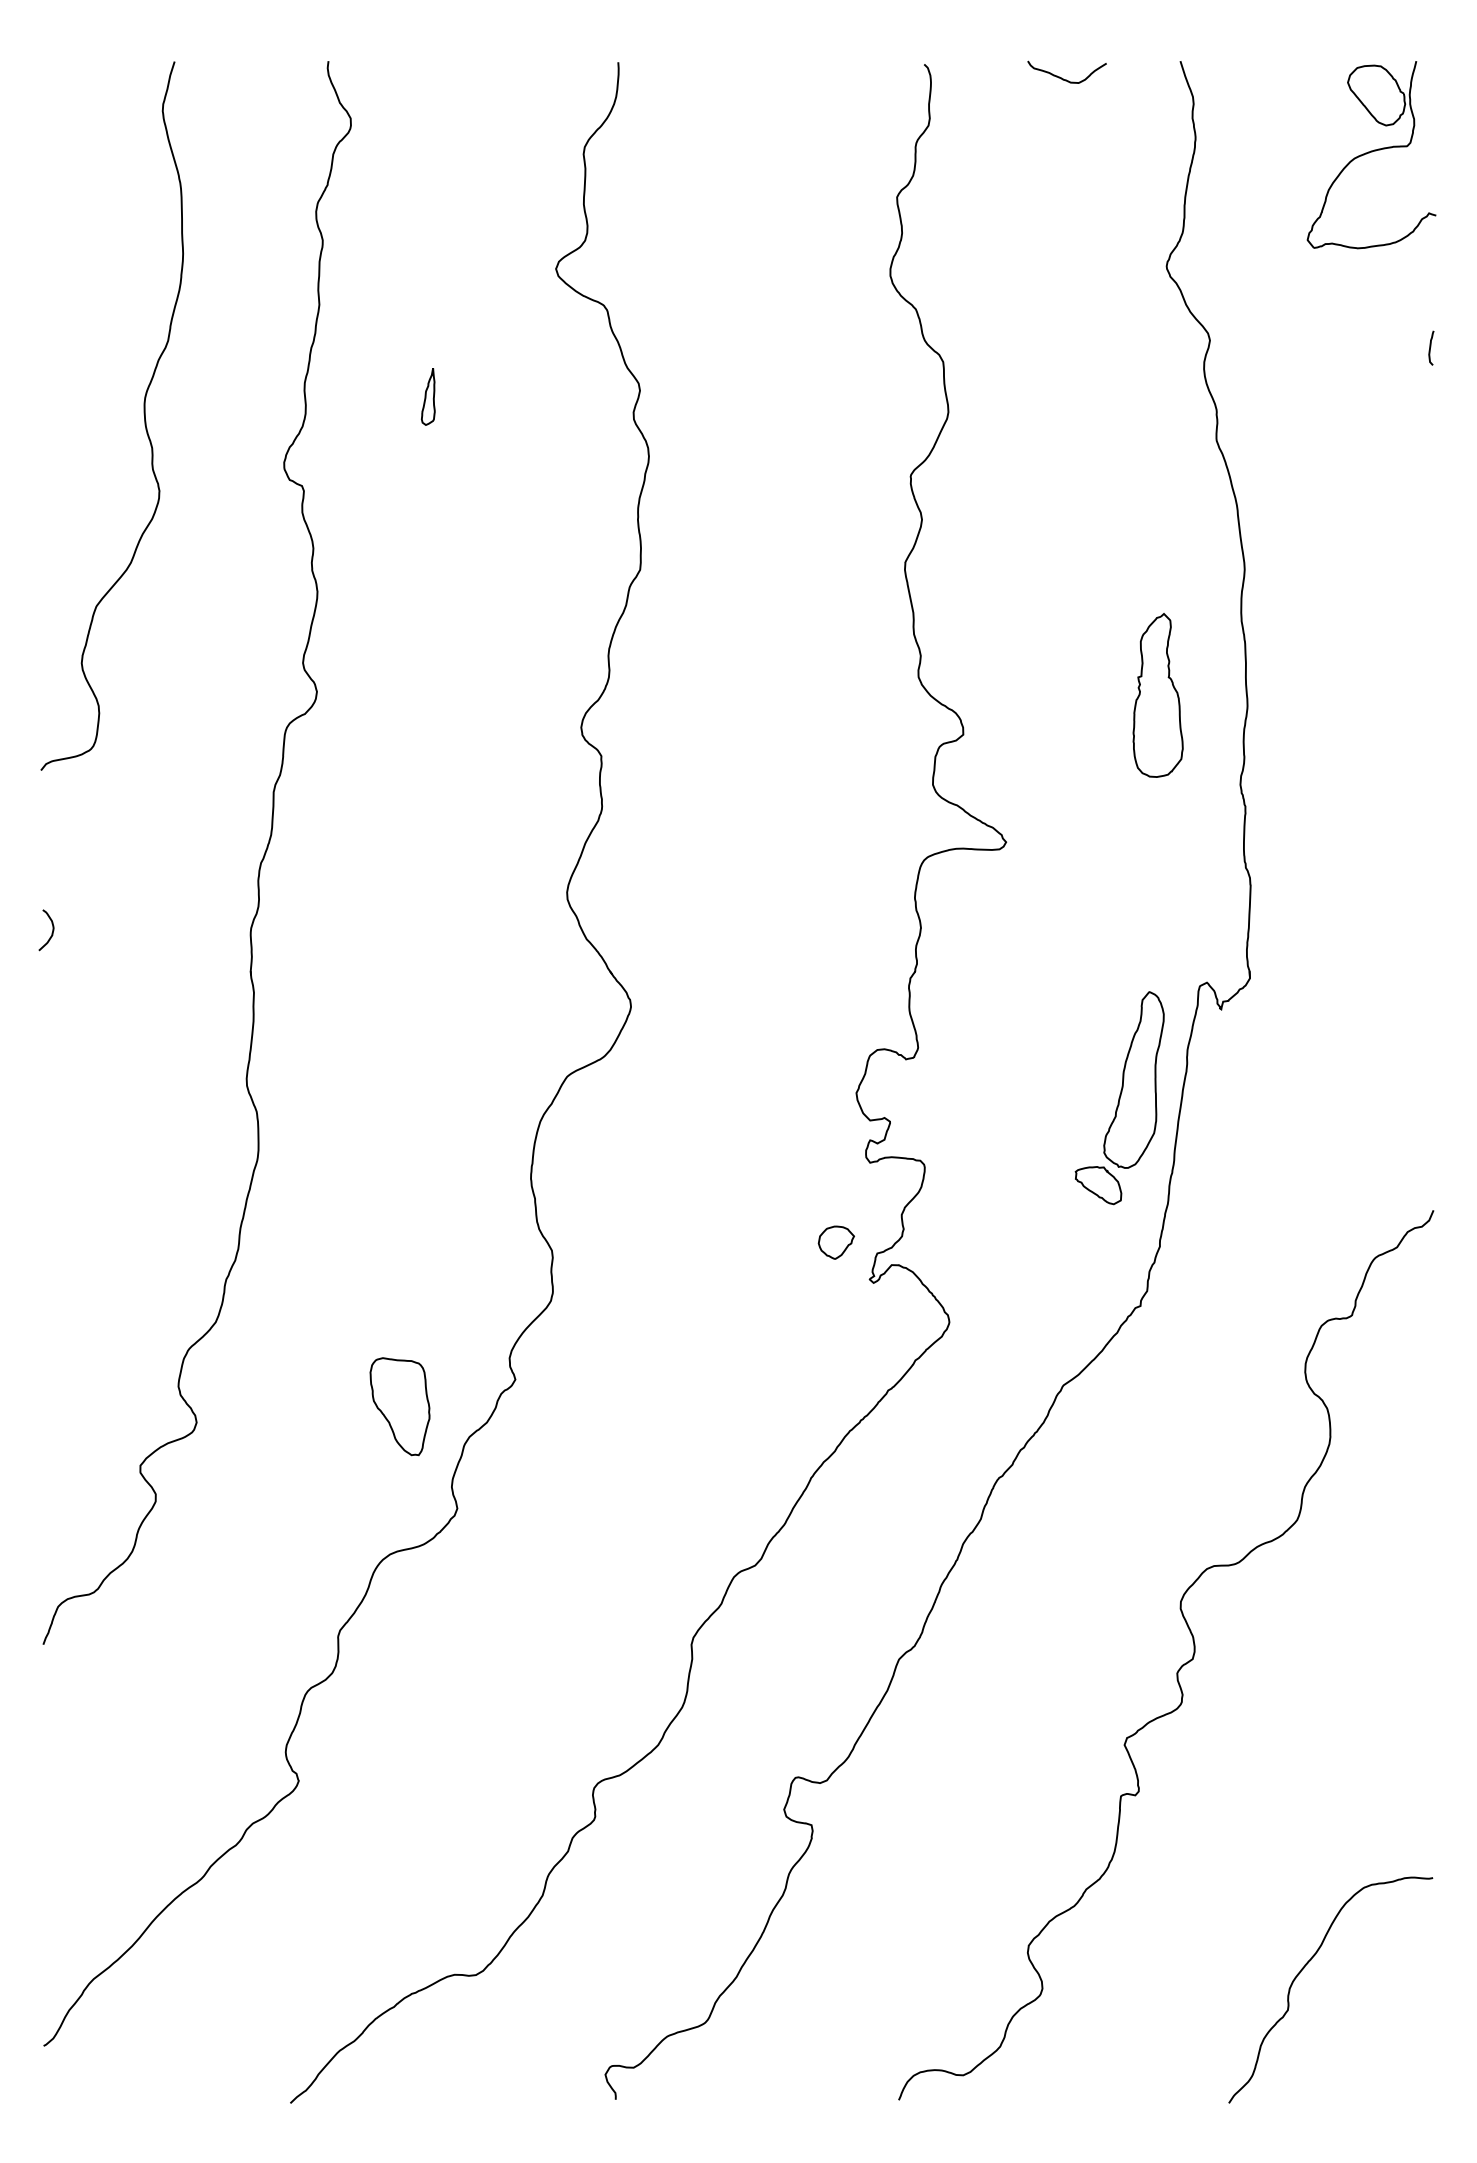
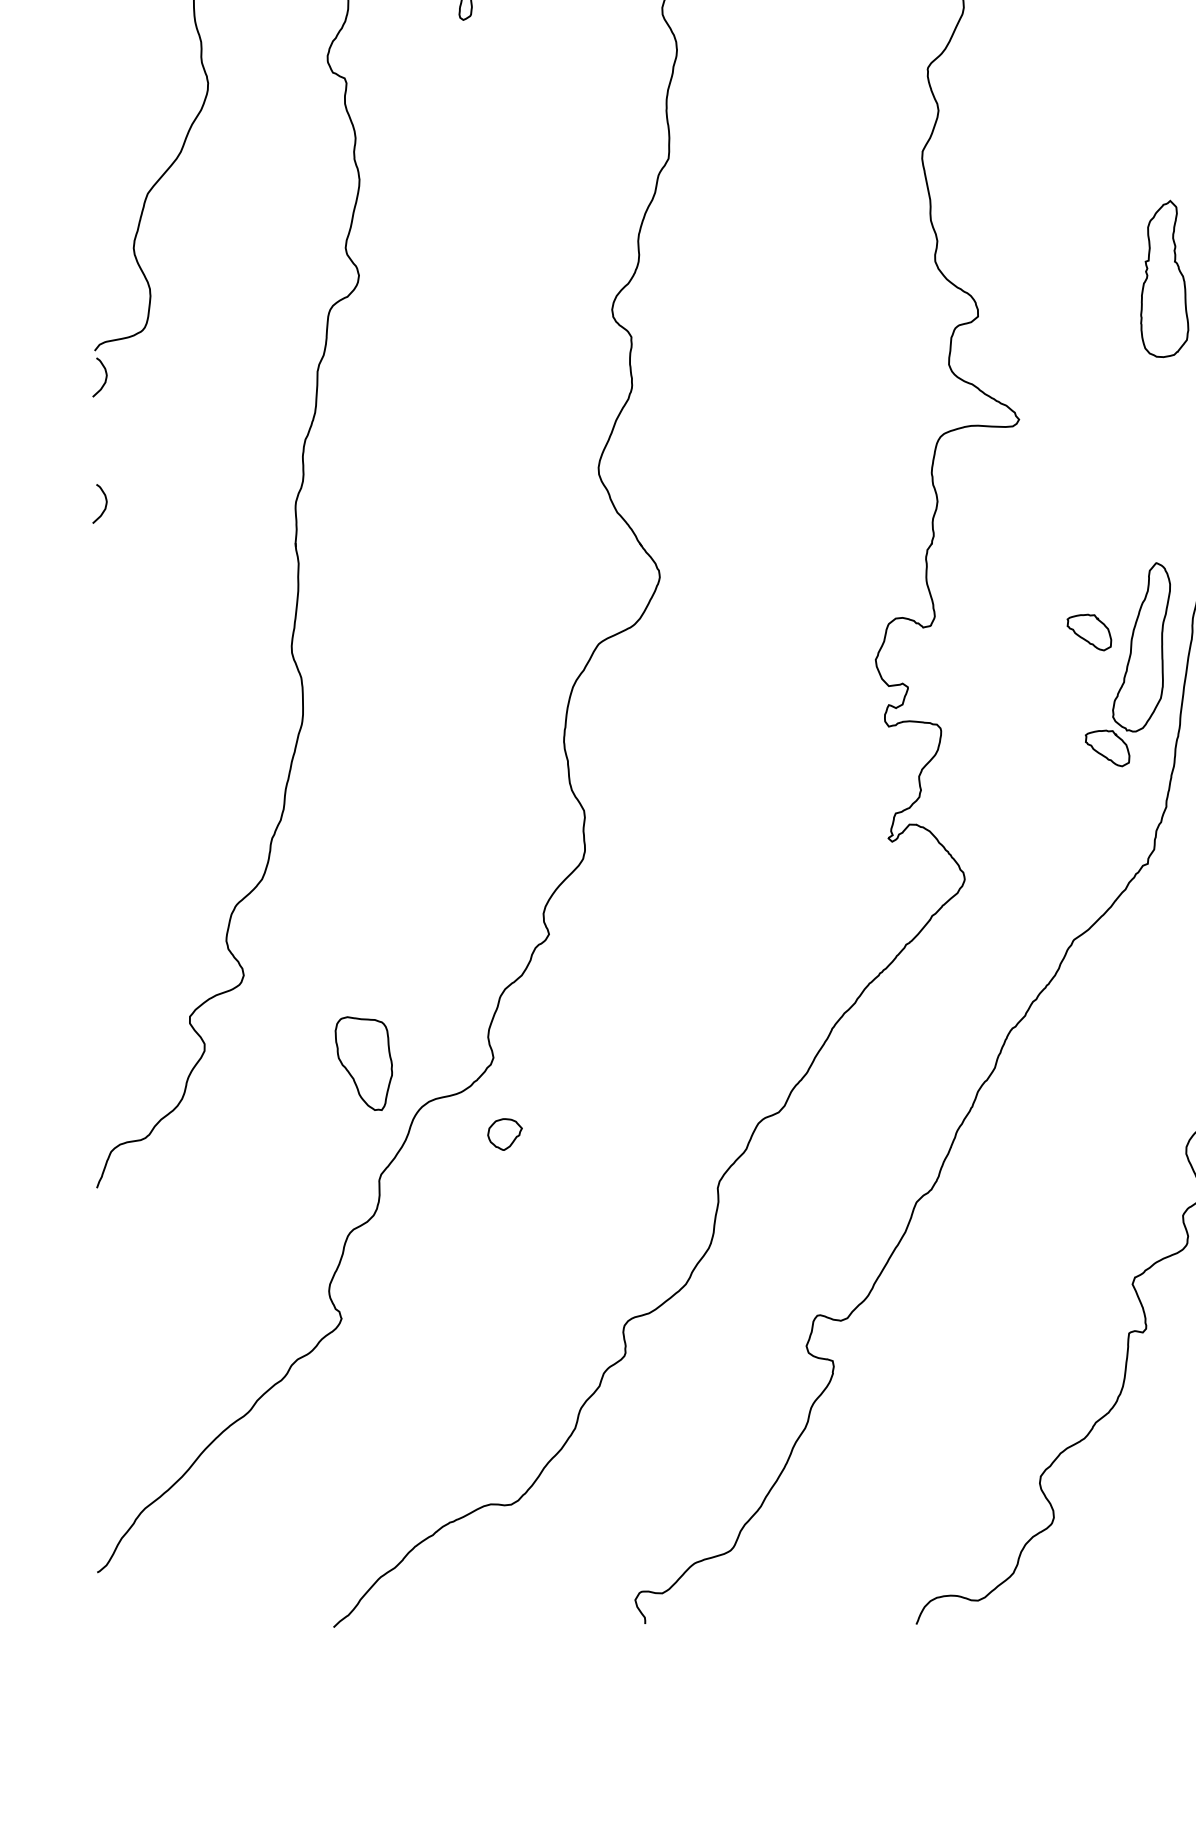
curve: (51, 800) -> (104, 379), added
part: (1079, 1064) -> (1089, 632), added
part: (835, 1242) -> (504, 1134), moved
part: (399, 1406) -> (363, 1063), moved

